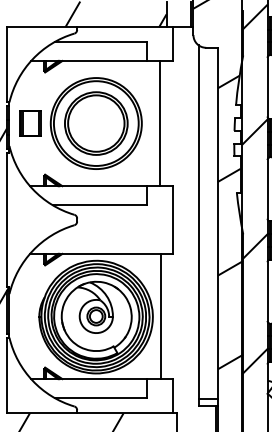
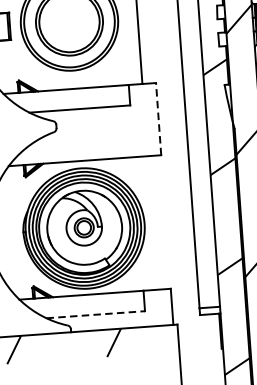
line: (172, 220) -> (158, 119), solid -> dashed
line: (161, 316) -> (153, 222), removed
line: (101, 398) -> (96, 314), solid -> dashed

